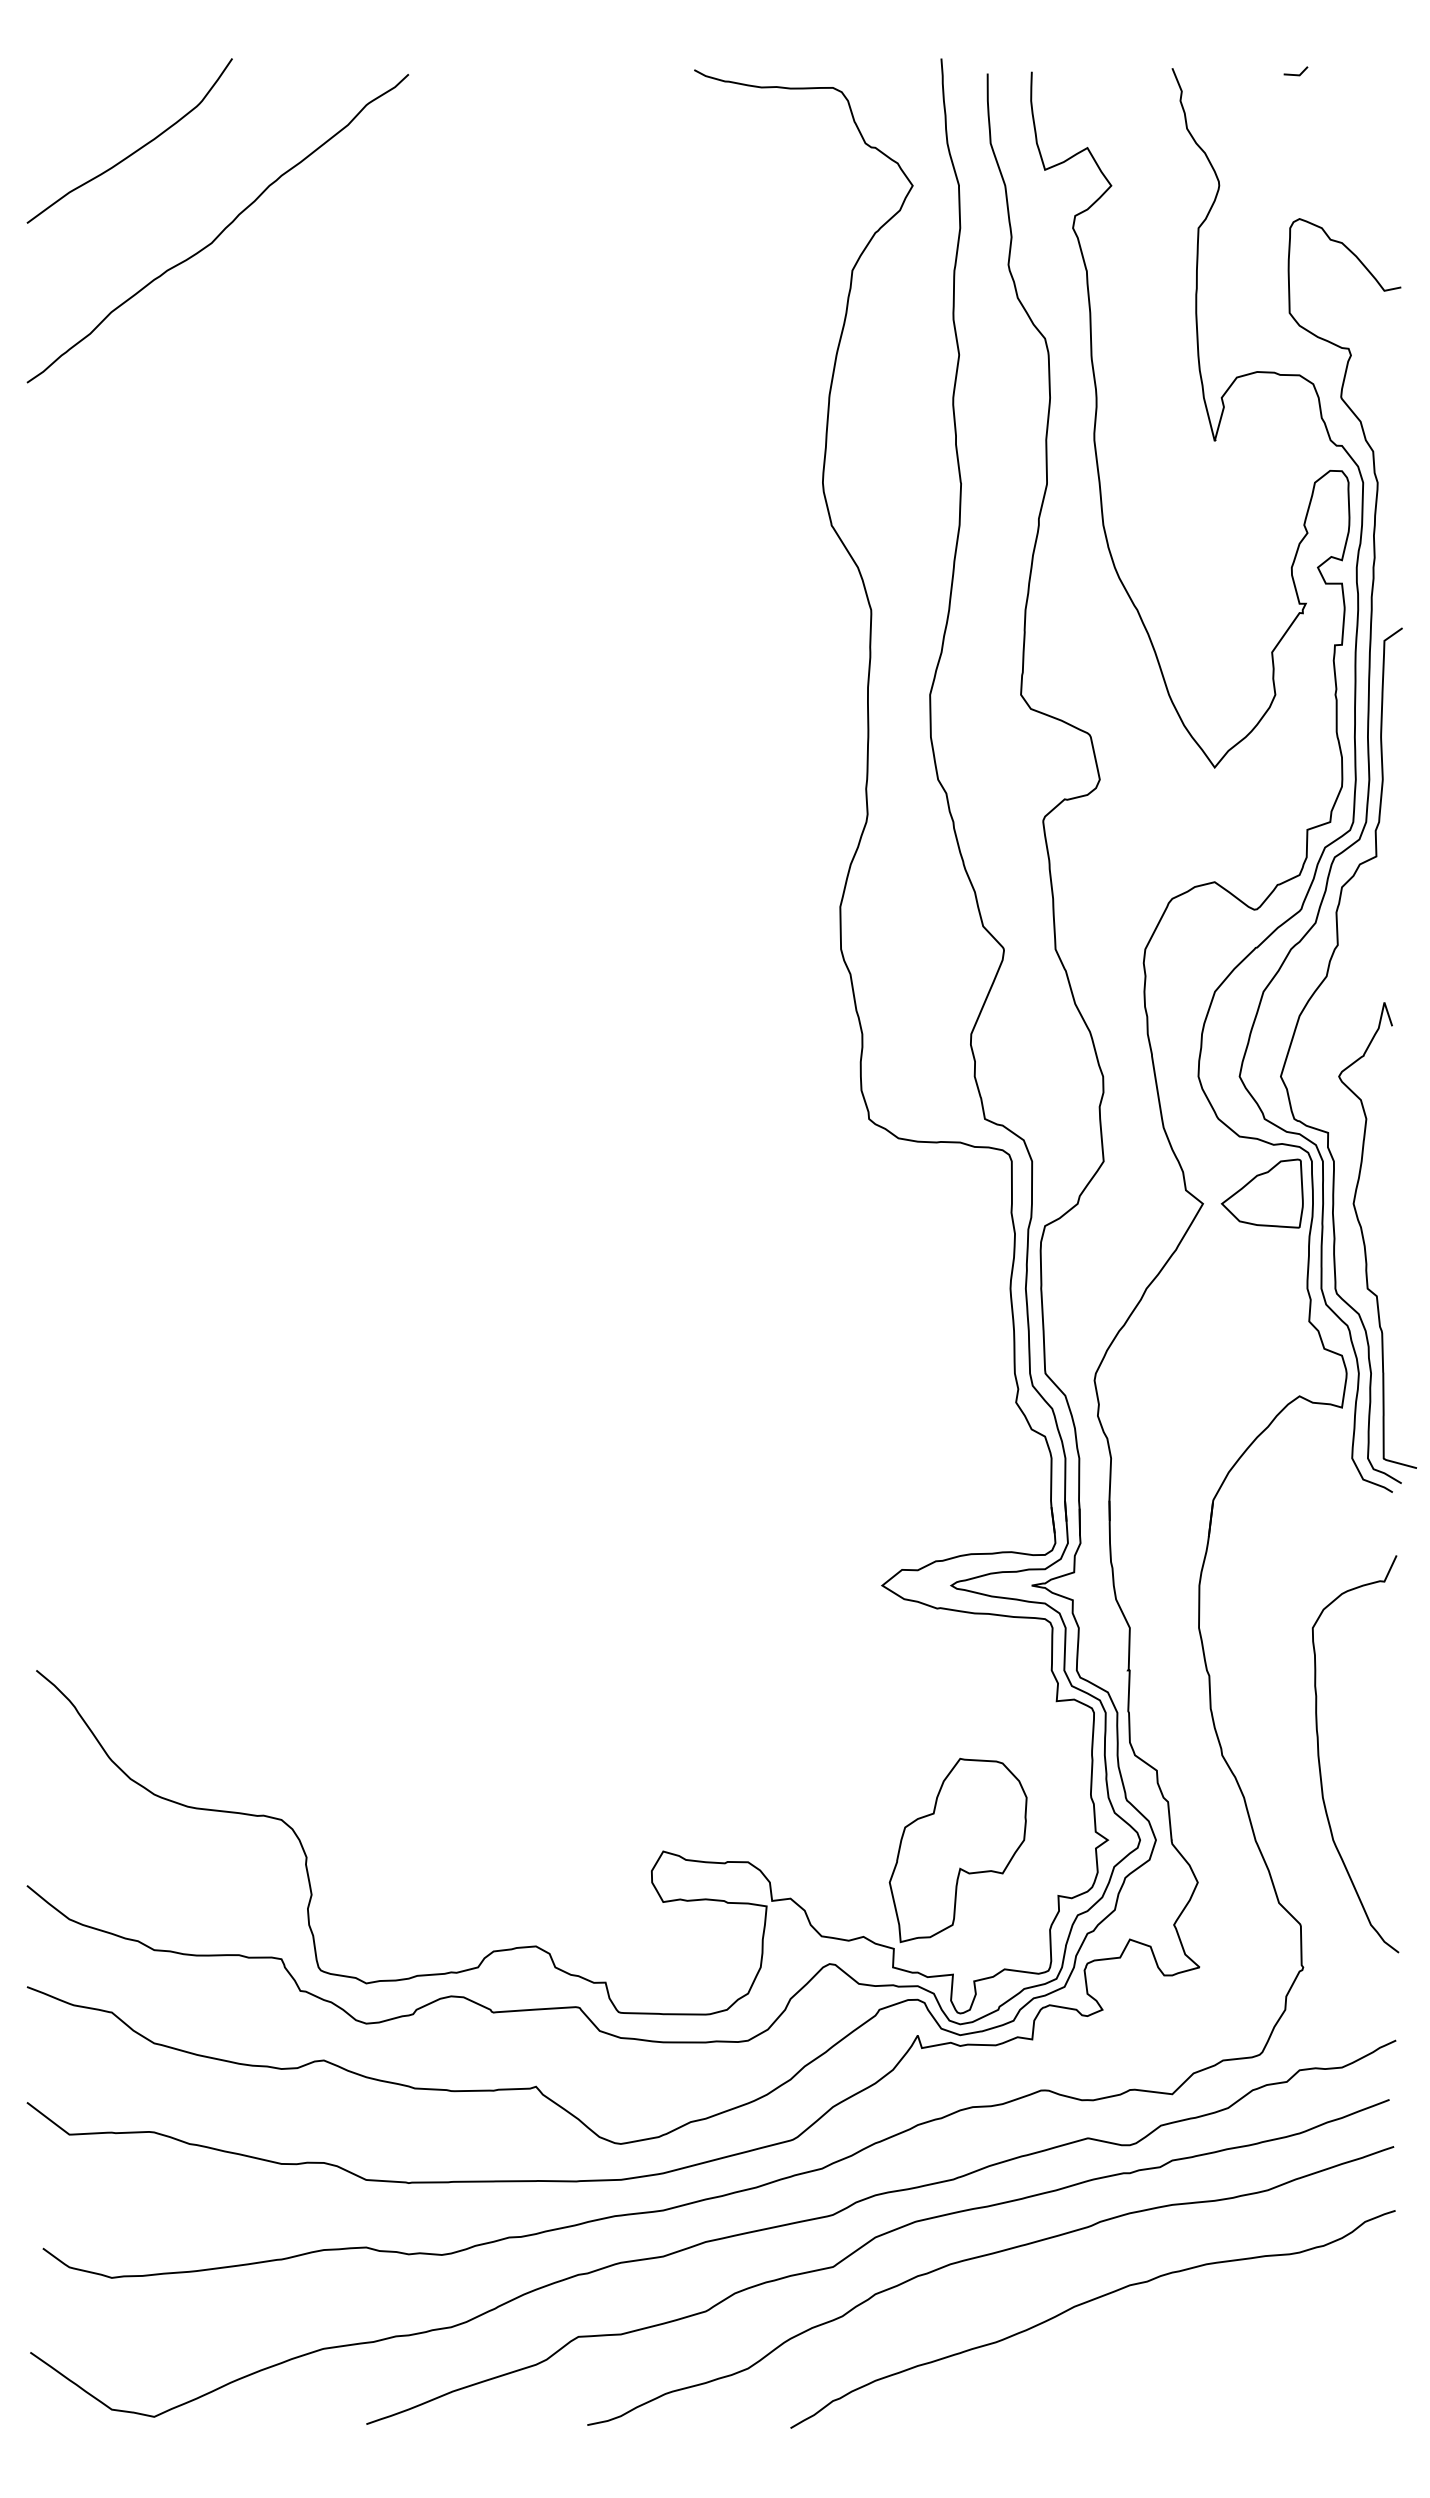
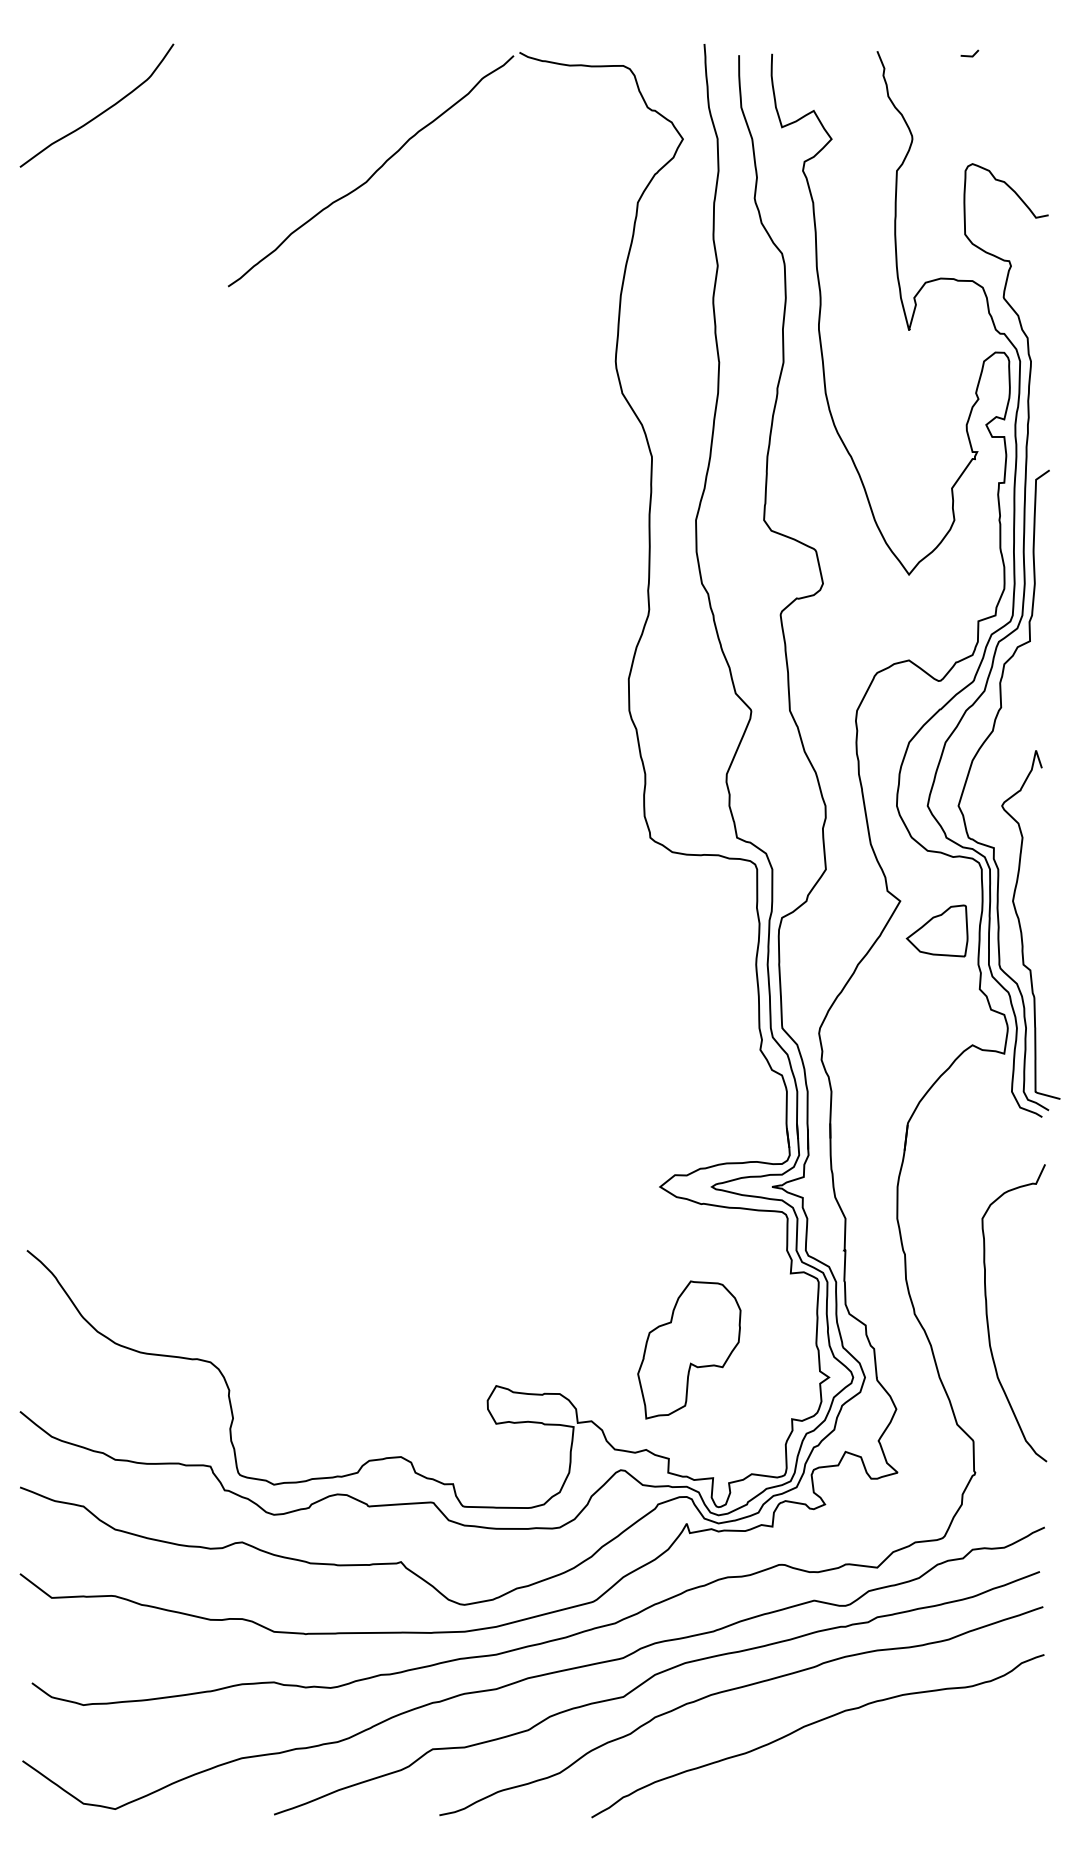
curve: (221, 231) -> (373, 173), moved
part: (1261, 1193) -> (936, 930), moved
part: (957, 1850) -> (688, 1350), moved

